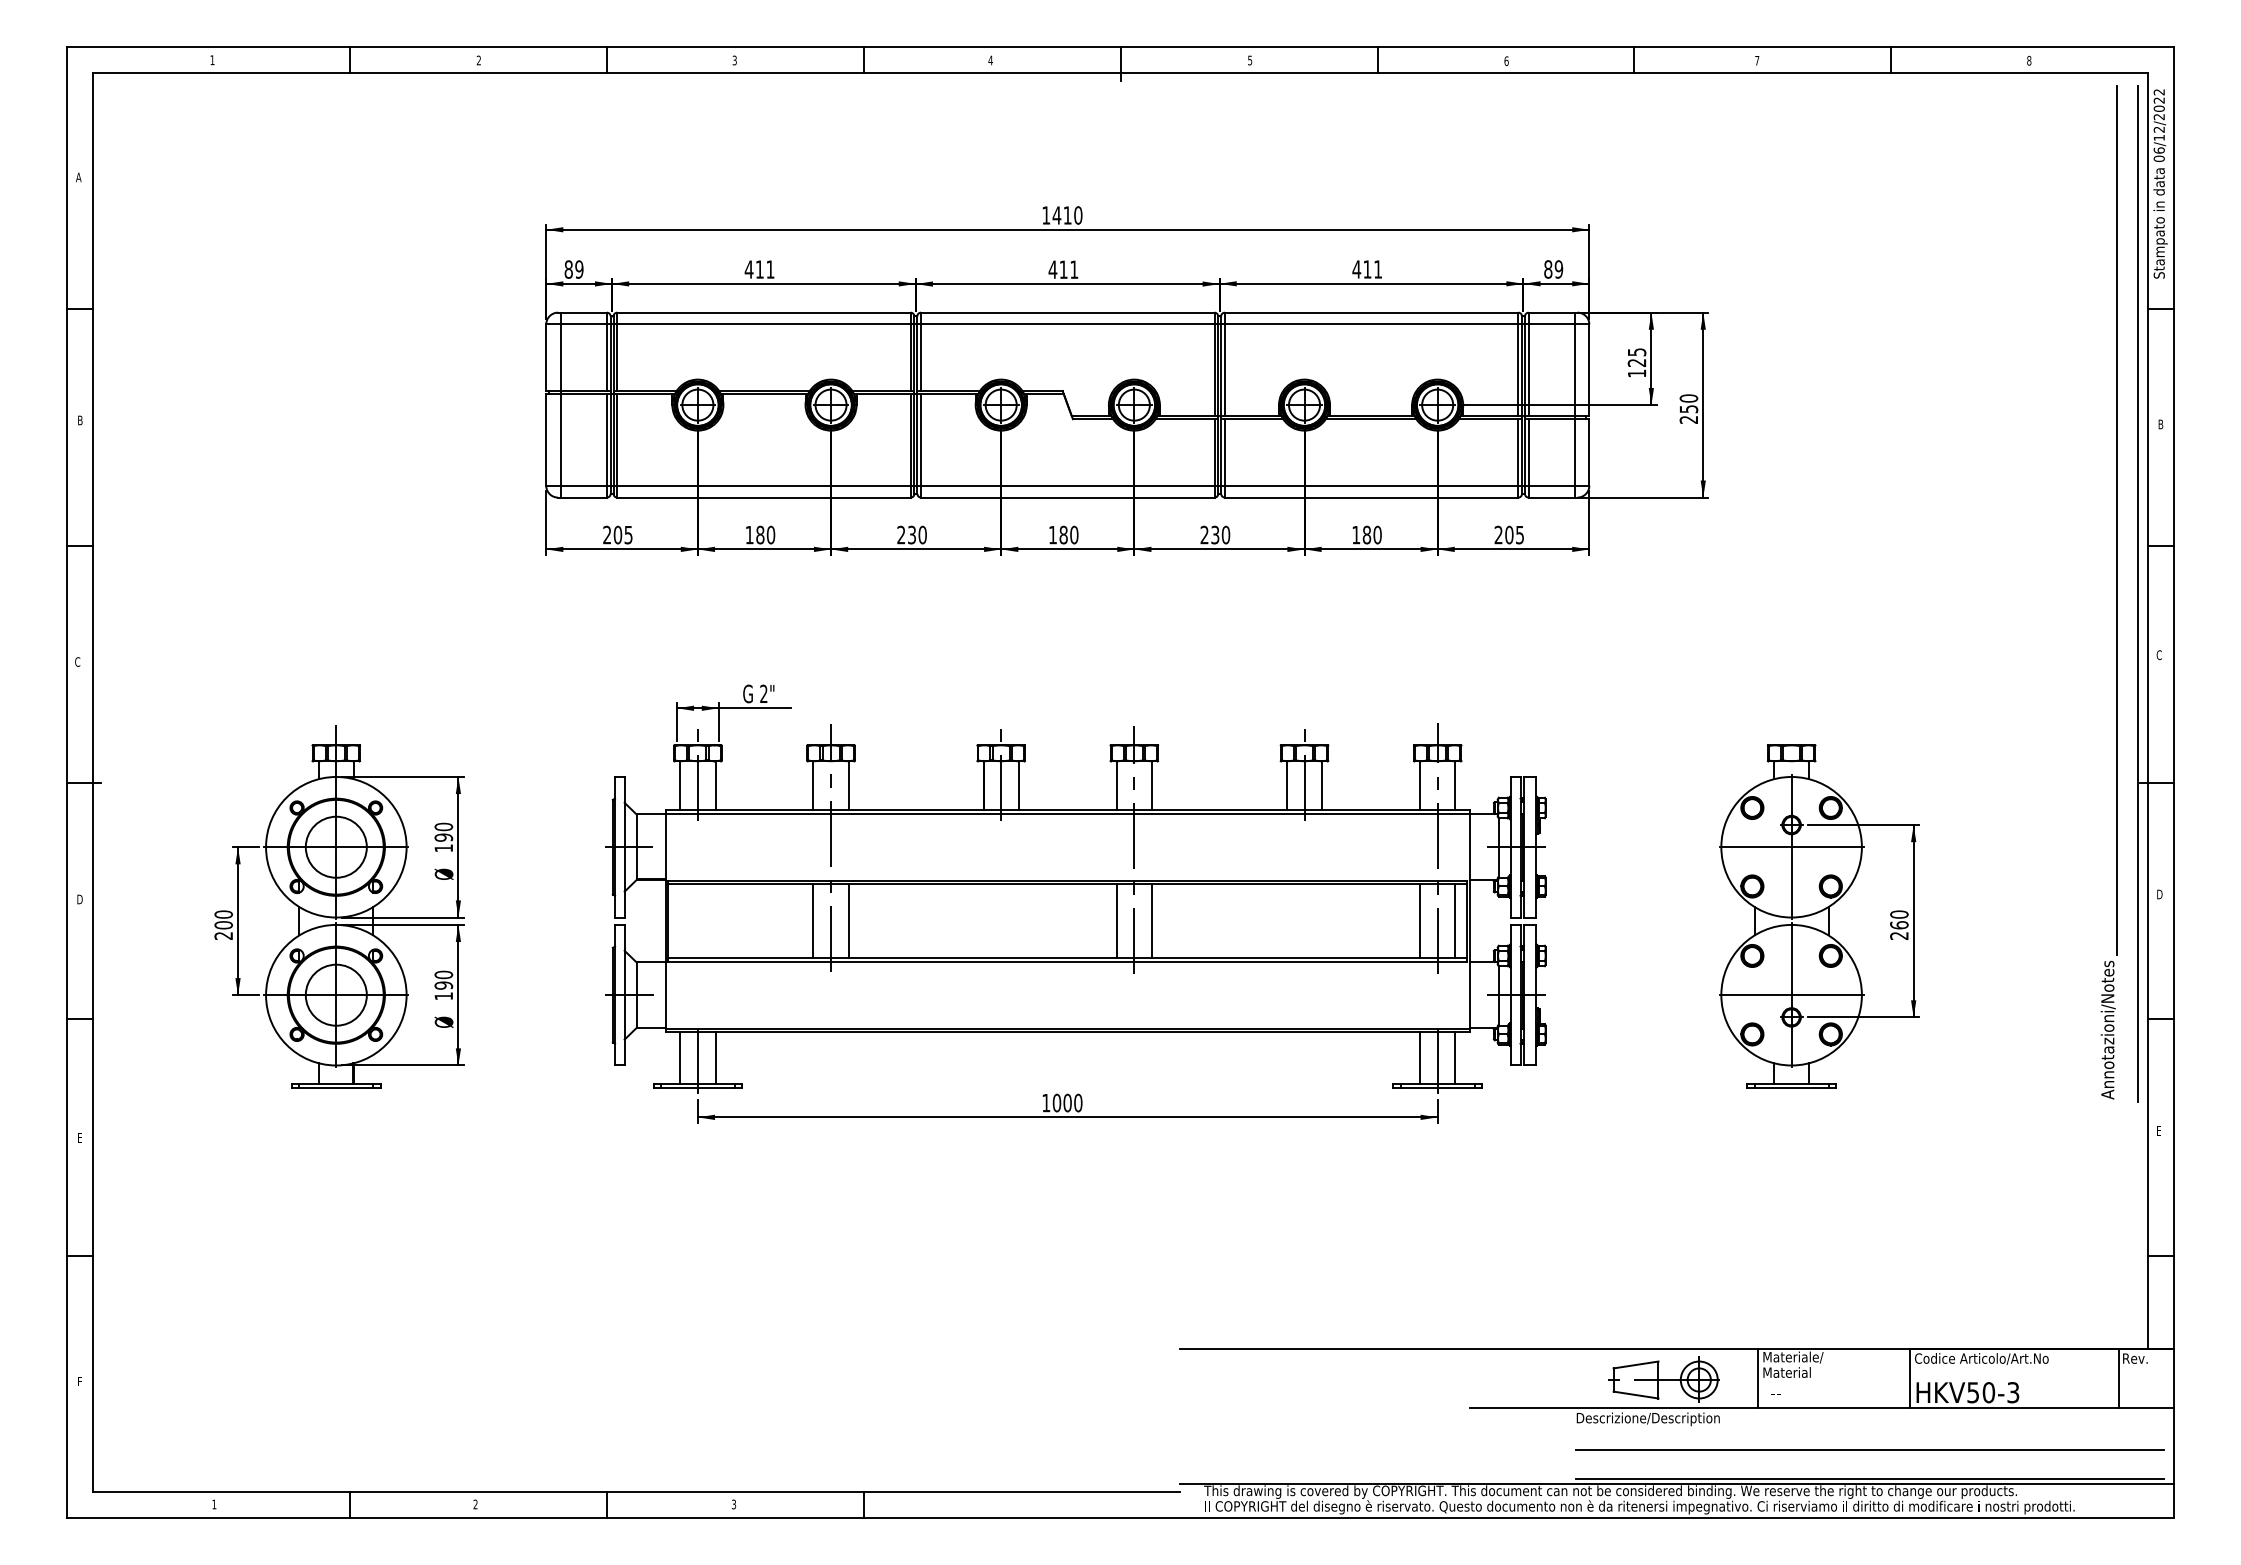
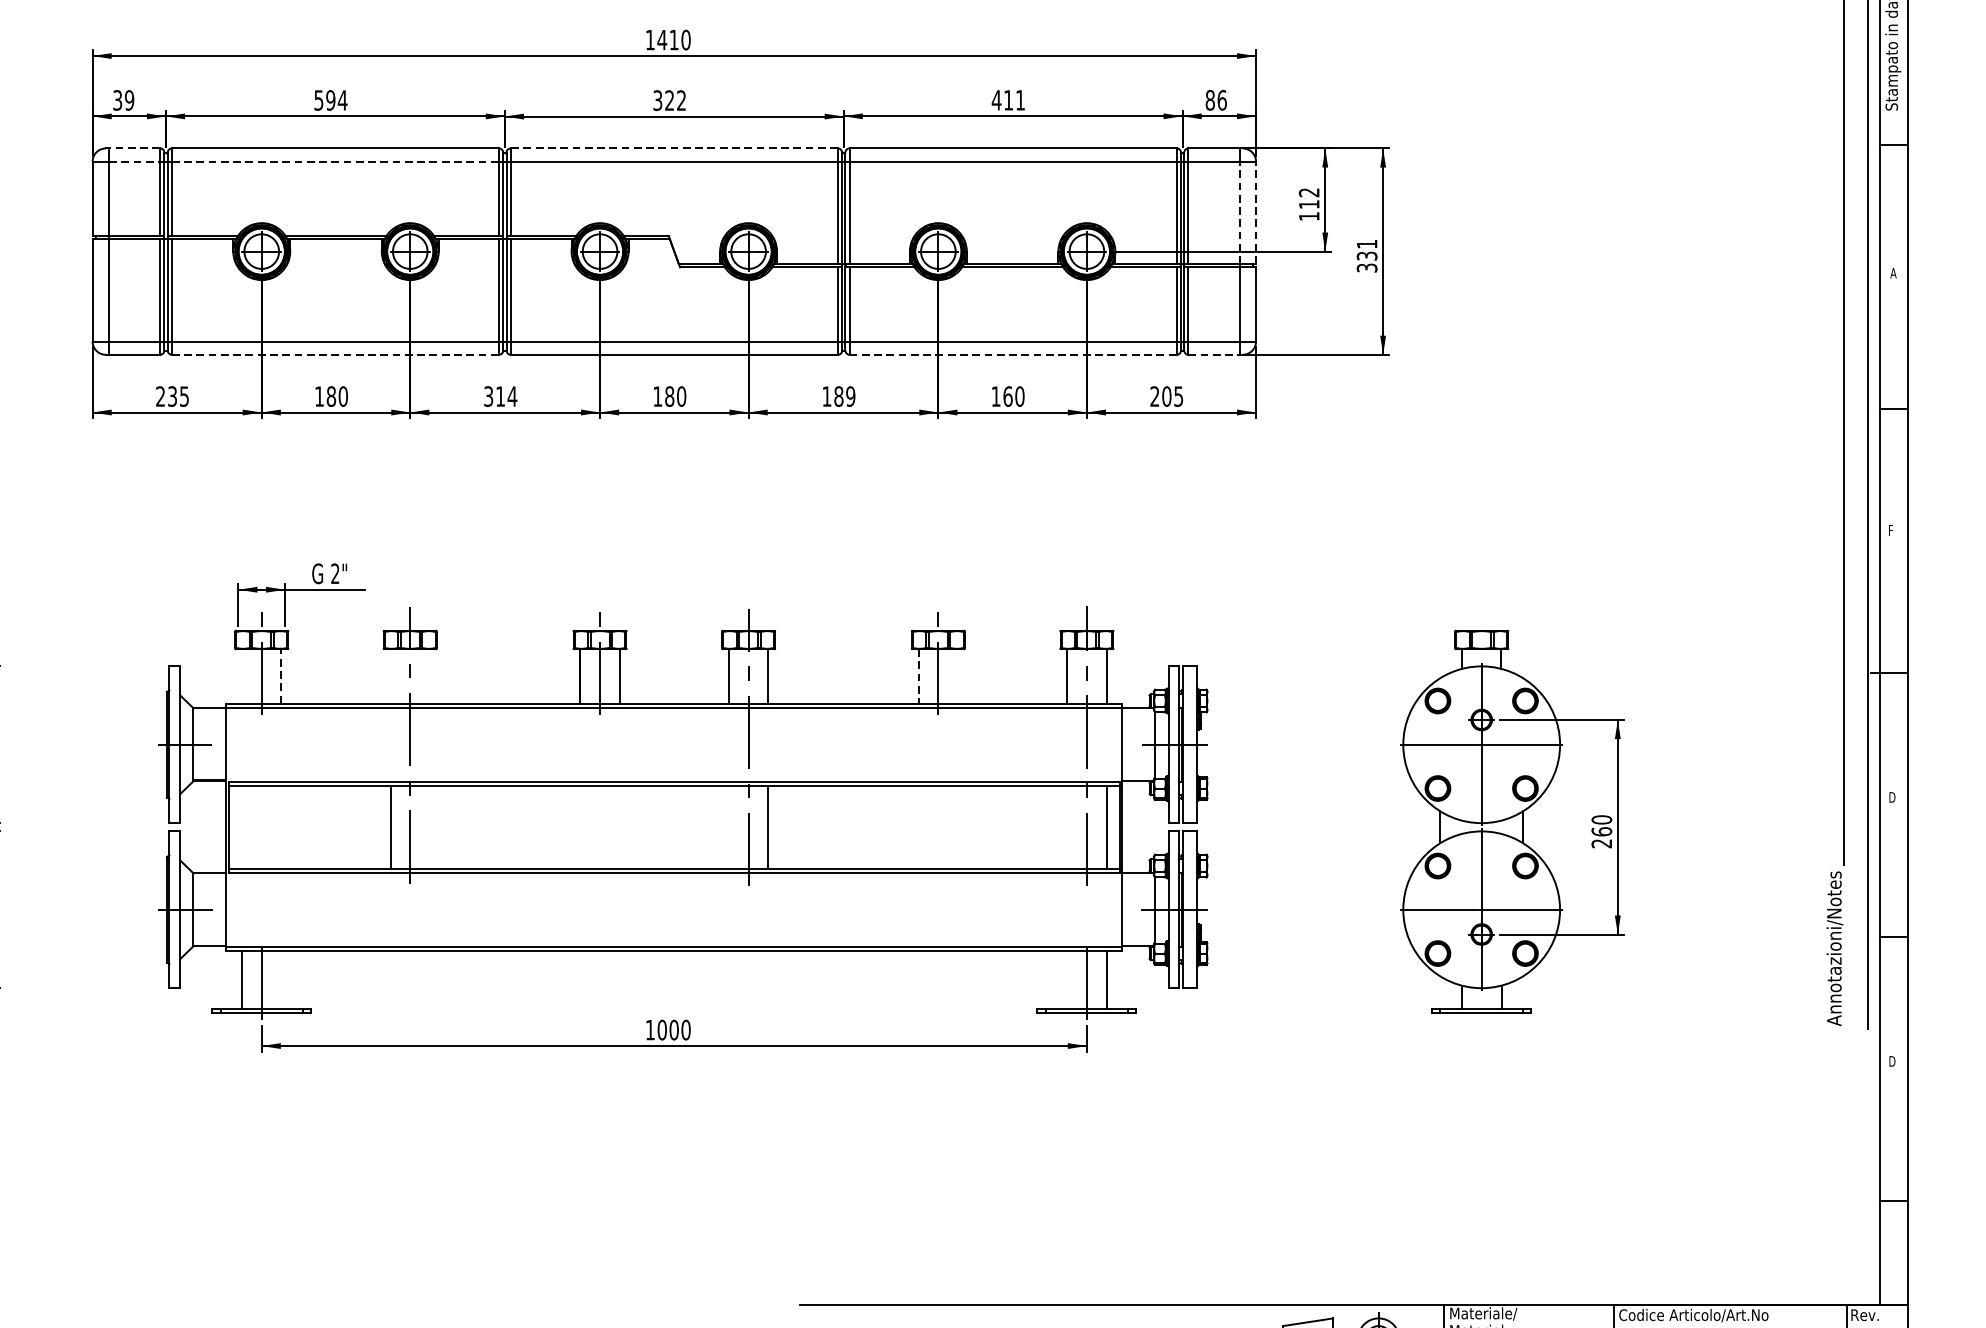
text: (568, 269) -> (117, 100), 89 -> 39
text: (759, 269) -> (330, 100), 411 -> 594
text: (1063, 269) -> (669, 100), 411 -> 322
text: (1558, 269) -> (1221, 100), 89 -> 86
line: (583, 312) -> (134, 148), solid -> dashed
line: (1067, 312) -> (674, 148), solid -> dashed
line: (583, 324) -> (134, 161), solid -> dashed
line: (763, 324) -> (334, 161), solid -> dashed
text: (1636, 357) -> (1308, 198), 125 -> 112
line: (1574, 370) -> (1239, 212), solid -> dashed
line: (1589, 370) -> (1256, 212), solid -> dashed
text: (1688, 408) -> (1366, 255), 250 -> 331
text: (2160, 424) -> (1893, 273), B -> A
line: (764, 497) -> (336, 354), solid -> dashed
line: (1371, 497) -> (1013, 354), solid -> dashed
line: (1551, 497) -> (1213, 354), solid -> dashed
text: (617, 534) -> (172, 395), 205 -> 235
text: (912, 534) -> (501, 395), 230 -> 314
text: (1215, 534) -> (839, 395), 230 -> 189
text: (1366, 534) -> (1007, 395), 180 -> 160
text: (2158, 655) -> (1890, 530), C -> F
line: (680, 785) -> (242, 675), removed
line: (715, 785) -> (281, 675), solid -> dashed
line: (813, 785) -> (390, 675), removed
line: (848, 785) -> (429, 675), removed
line: (1322, 785) -> (958, 675), removed
line: (1286, 786) -> (918, 677), solid -> dashed
line: (848, 921) -> (429, 827), removed
line: (1116, 921) -> (728, 827), removed
line: (1420, 921) -> (1067, 827), removed
line: (715, 1057) -> (281, 979), removed
line: (1419, 1057) -> (1066, 979), removed
text: (2159, 1130) -> (1892, 1060), E -> D

